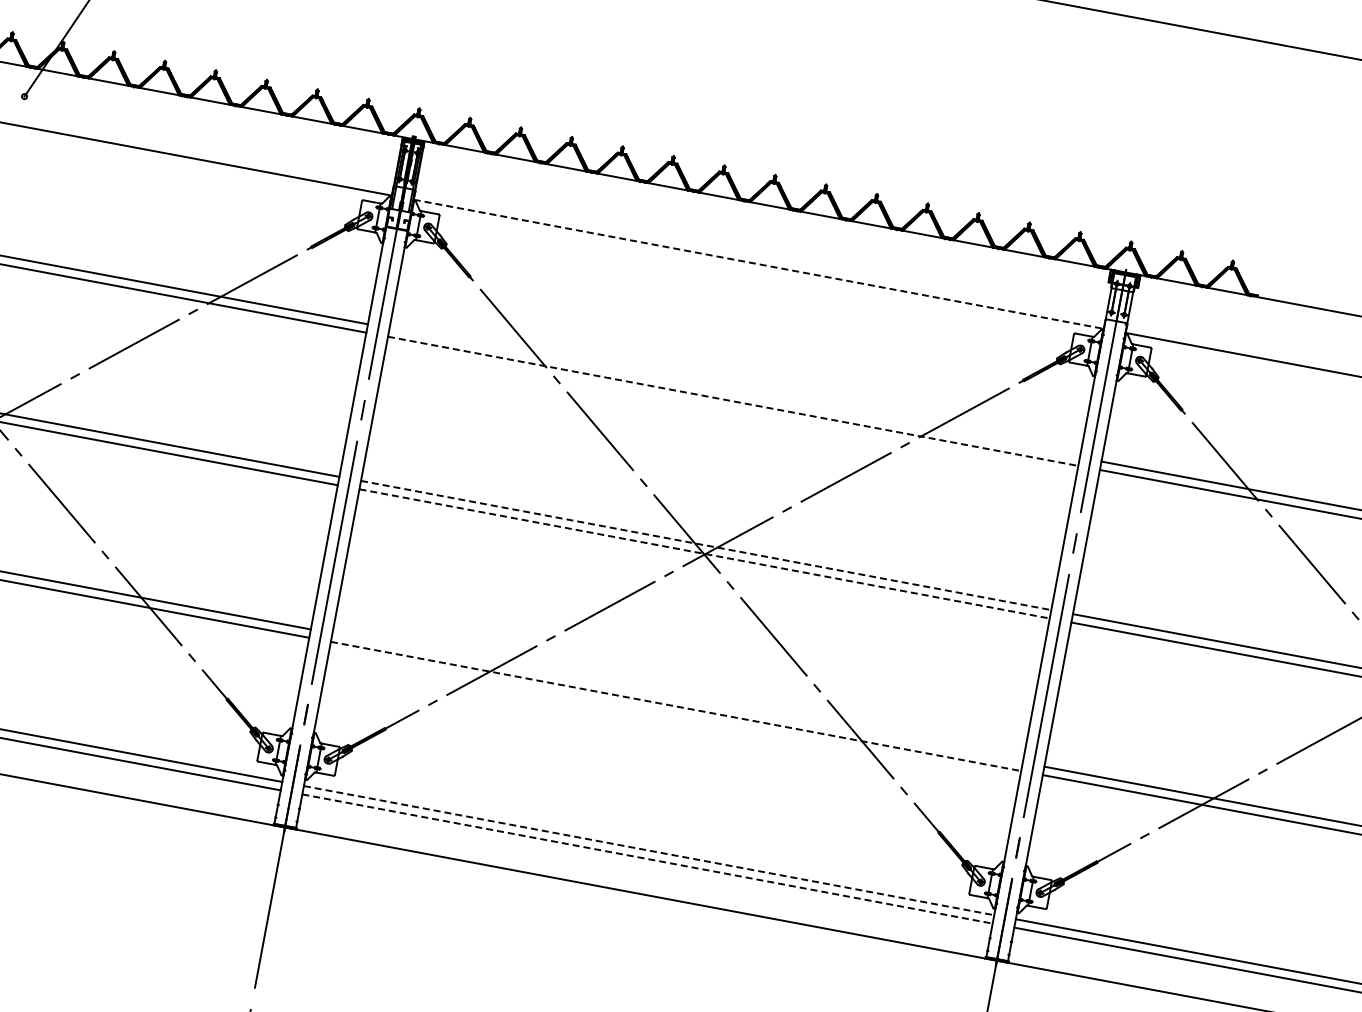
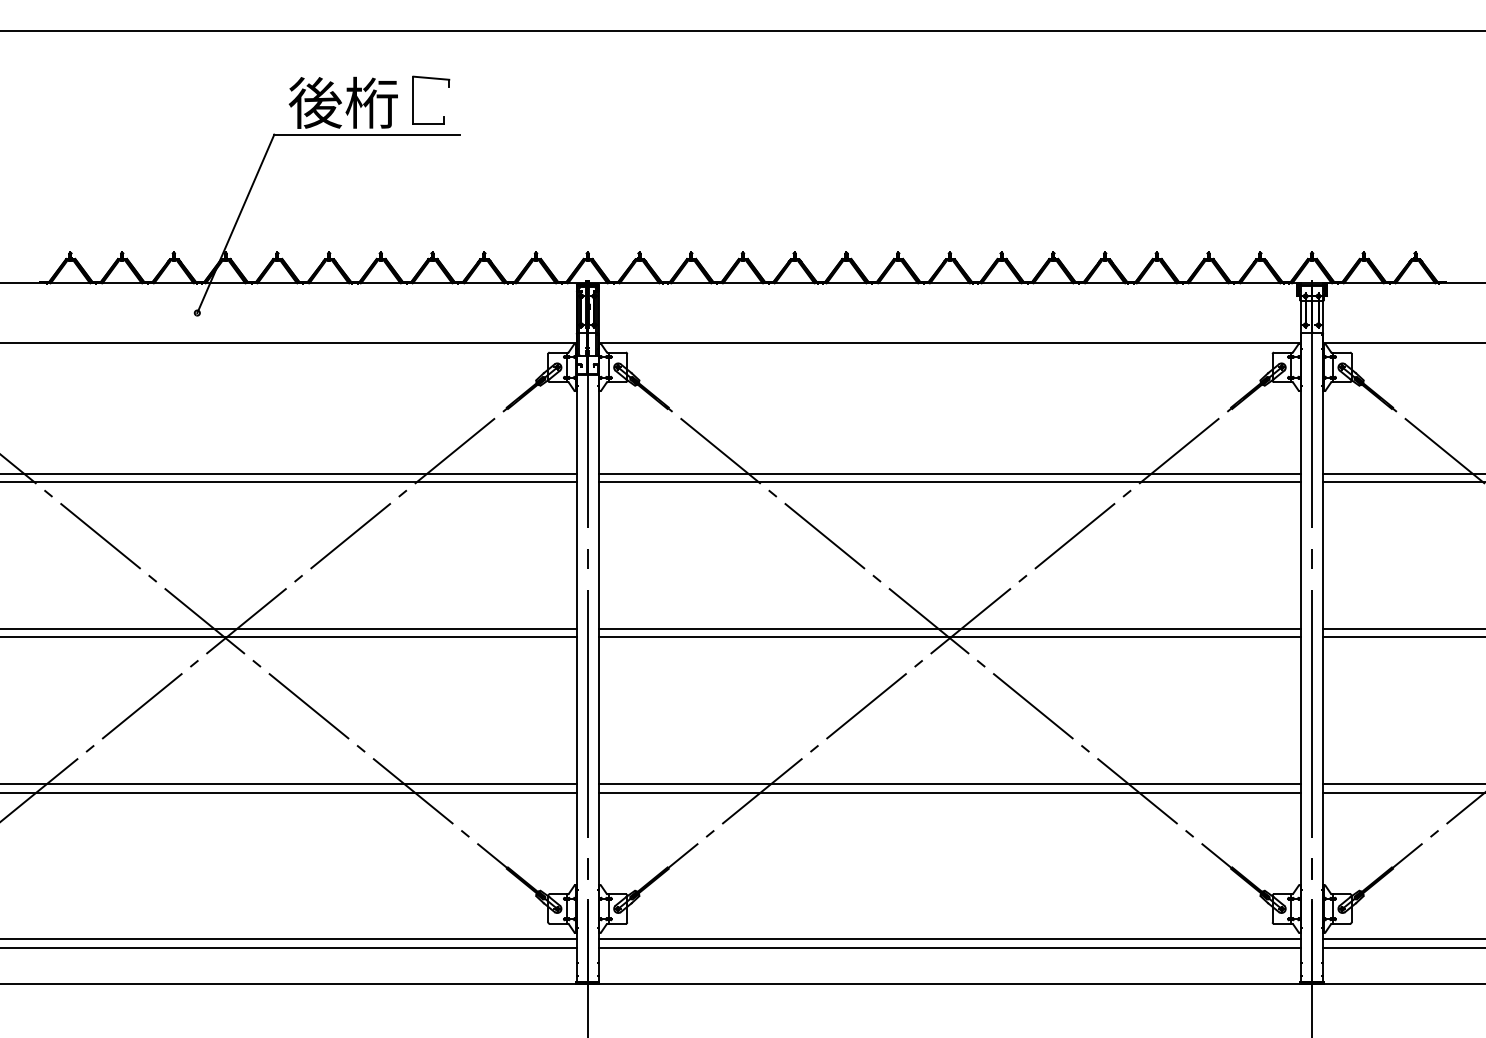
line: (759, 264) -> (950, 342), dashed -> solid
line: (734, 392) -> (949, 473), added
line: (733, 401) -> (950, 482), dashed -> solid
line: (706, 545) -> (950, 628), dashed -> solid
line: (705, 554) -> (950, 637), dashed -> solid
line: (677, 698) -> (949, 784), added
line: (676, 706) -> (950, 792), dashed -> solid
line: (649, 850) -> (950, 939), dashed -> solid
line: (648, 858) -> (950, 947), dashed -> solid

